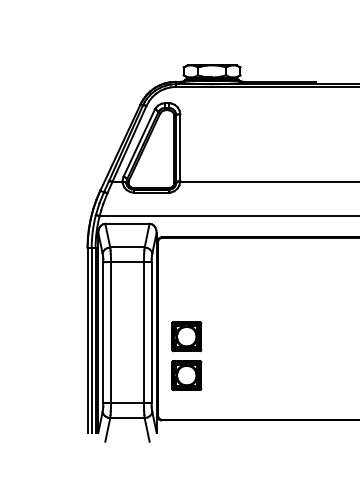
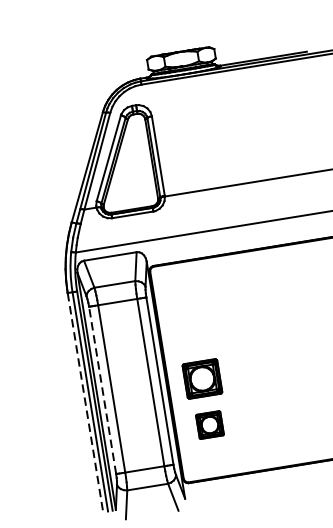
line: (103, 332) -> (102, 390), solid -> dashed
line: (87, 341) -> (85, 403), solid -> dashed
part: (186, 375) -> (209, 425), size x0.7

